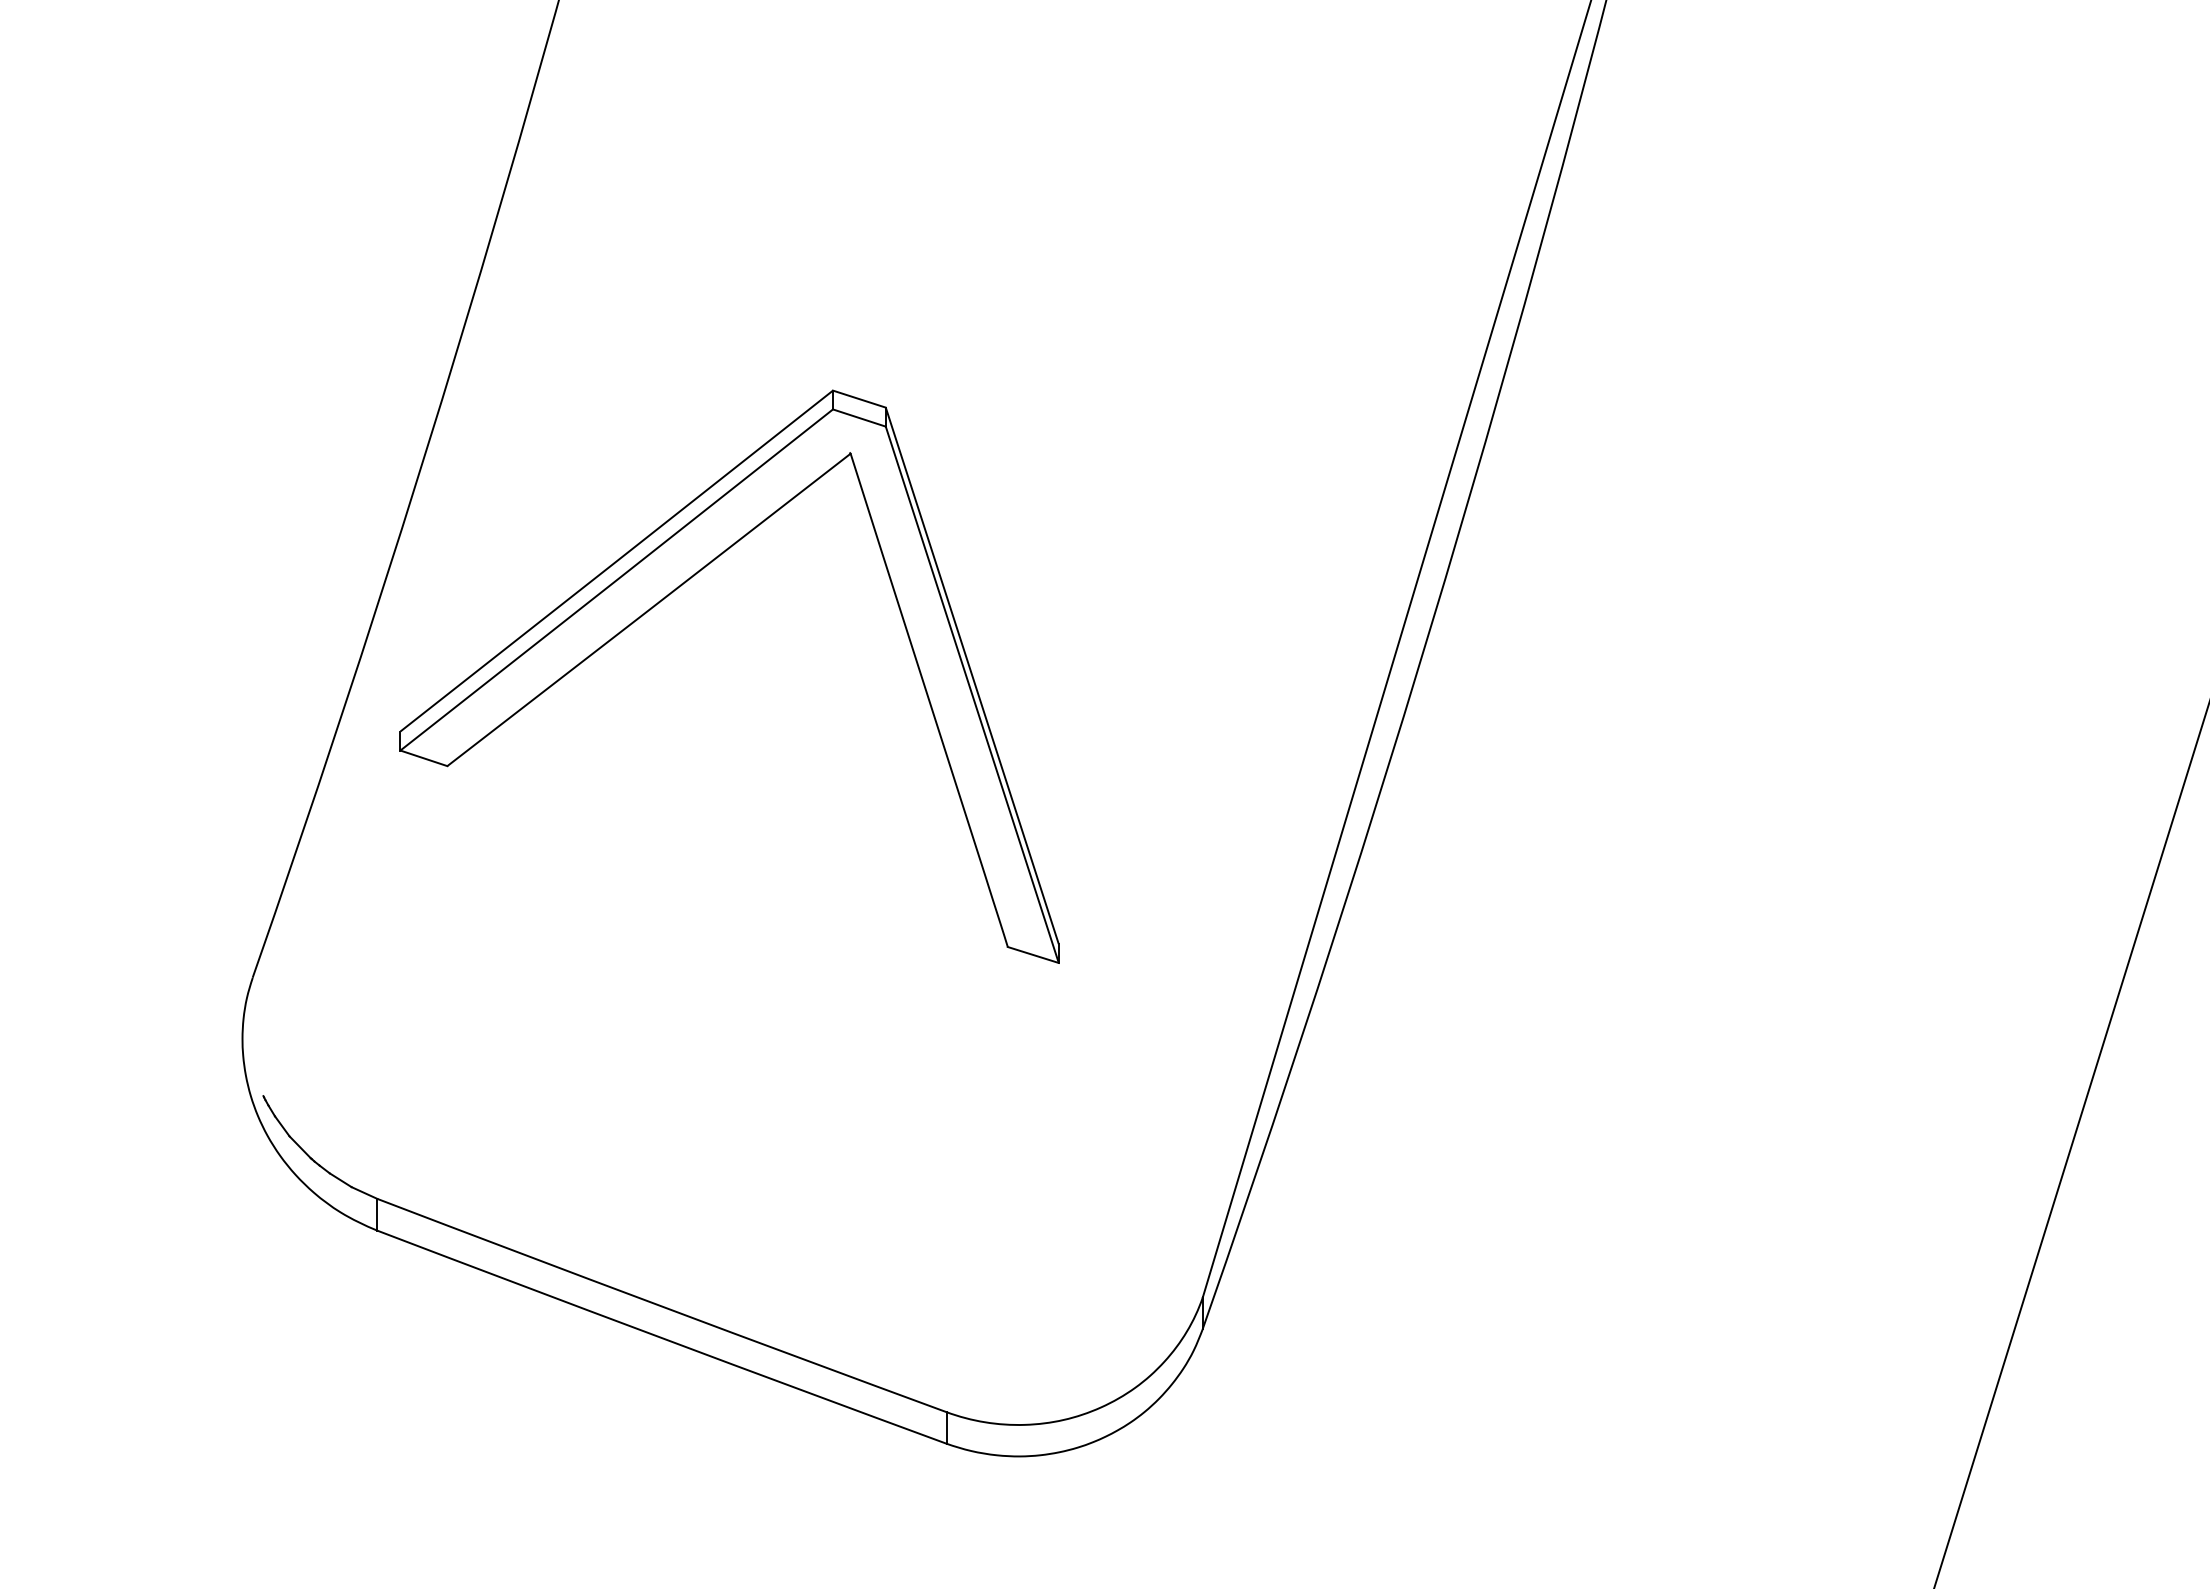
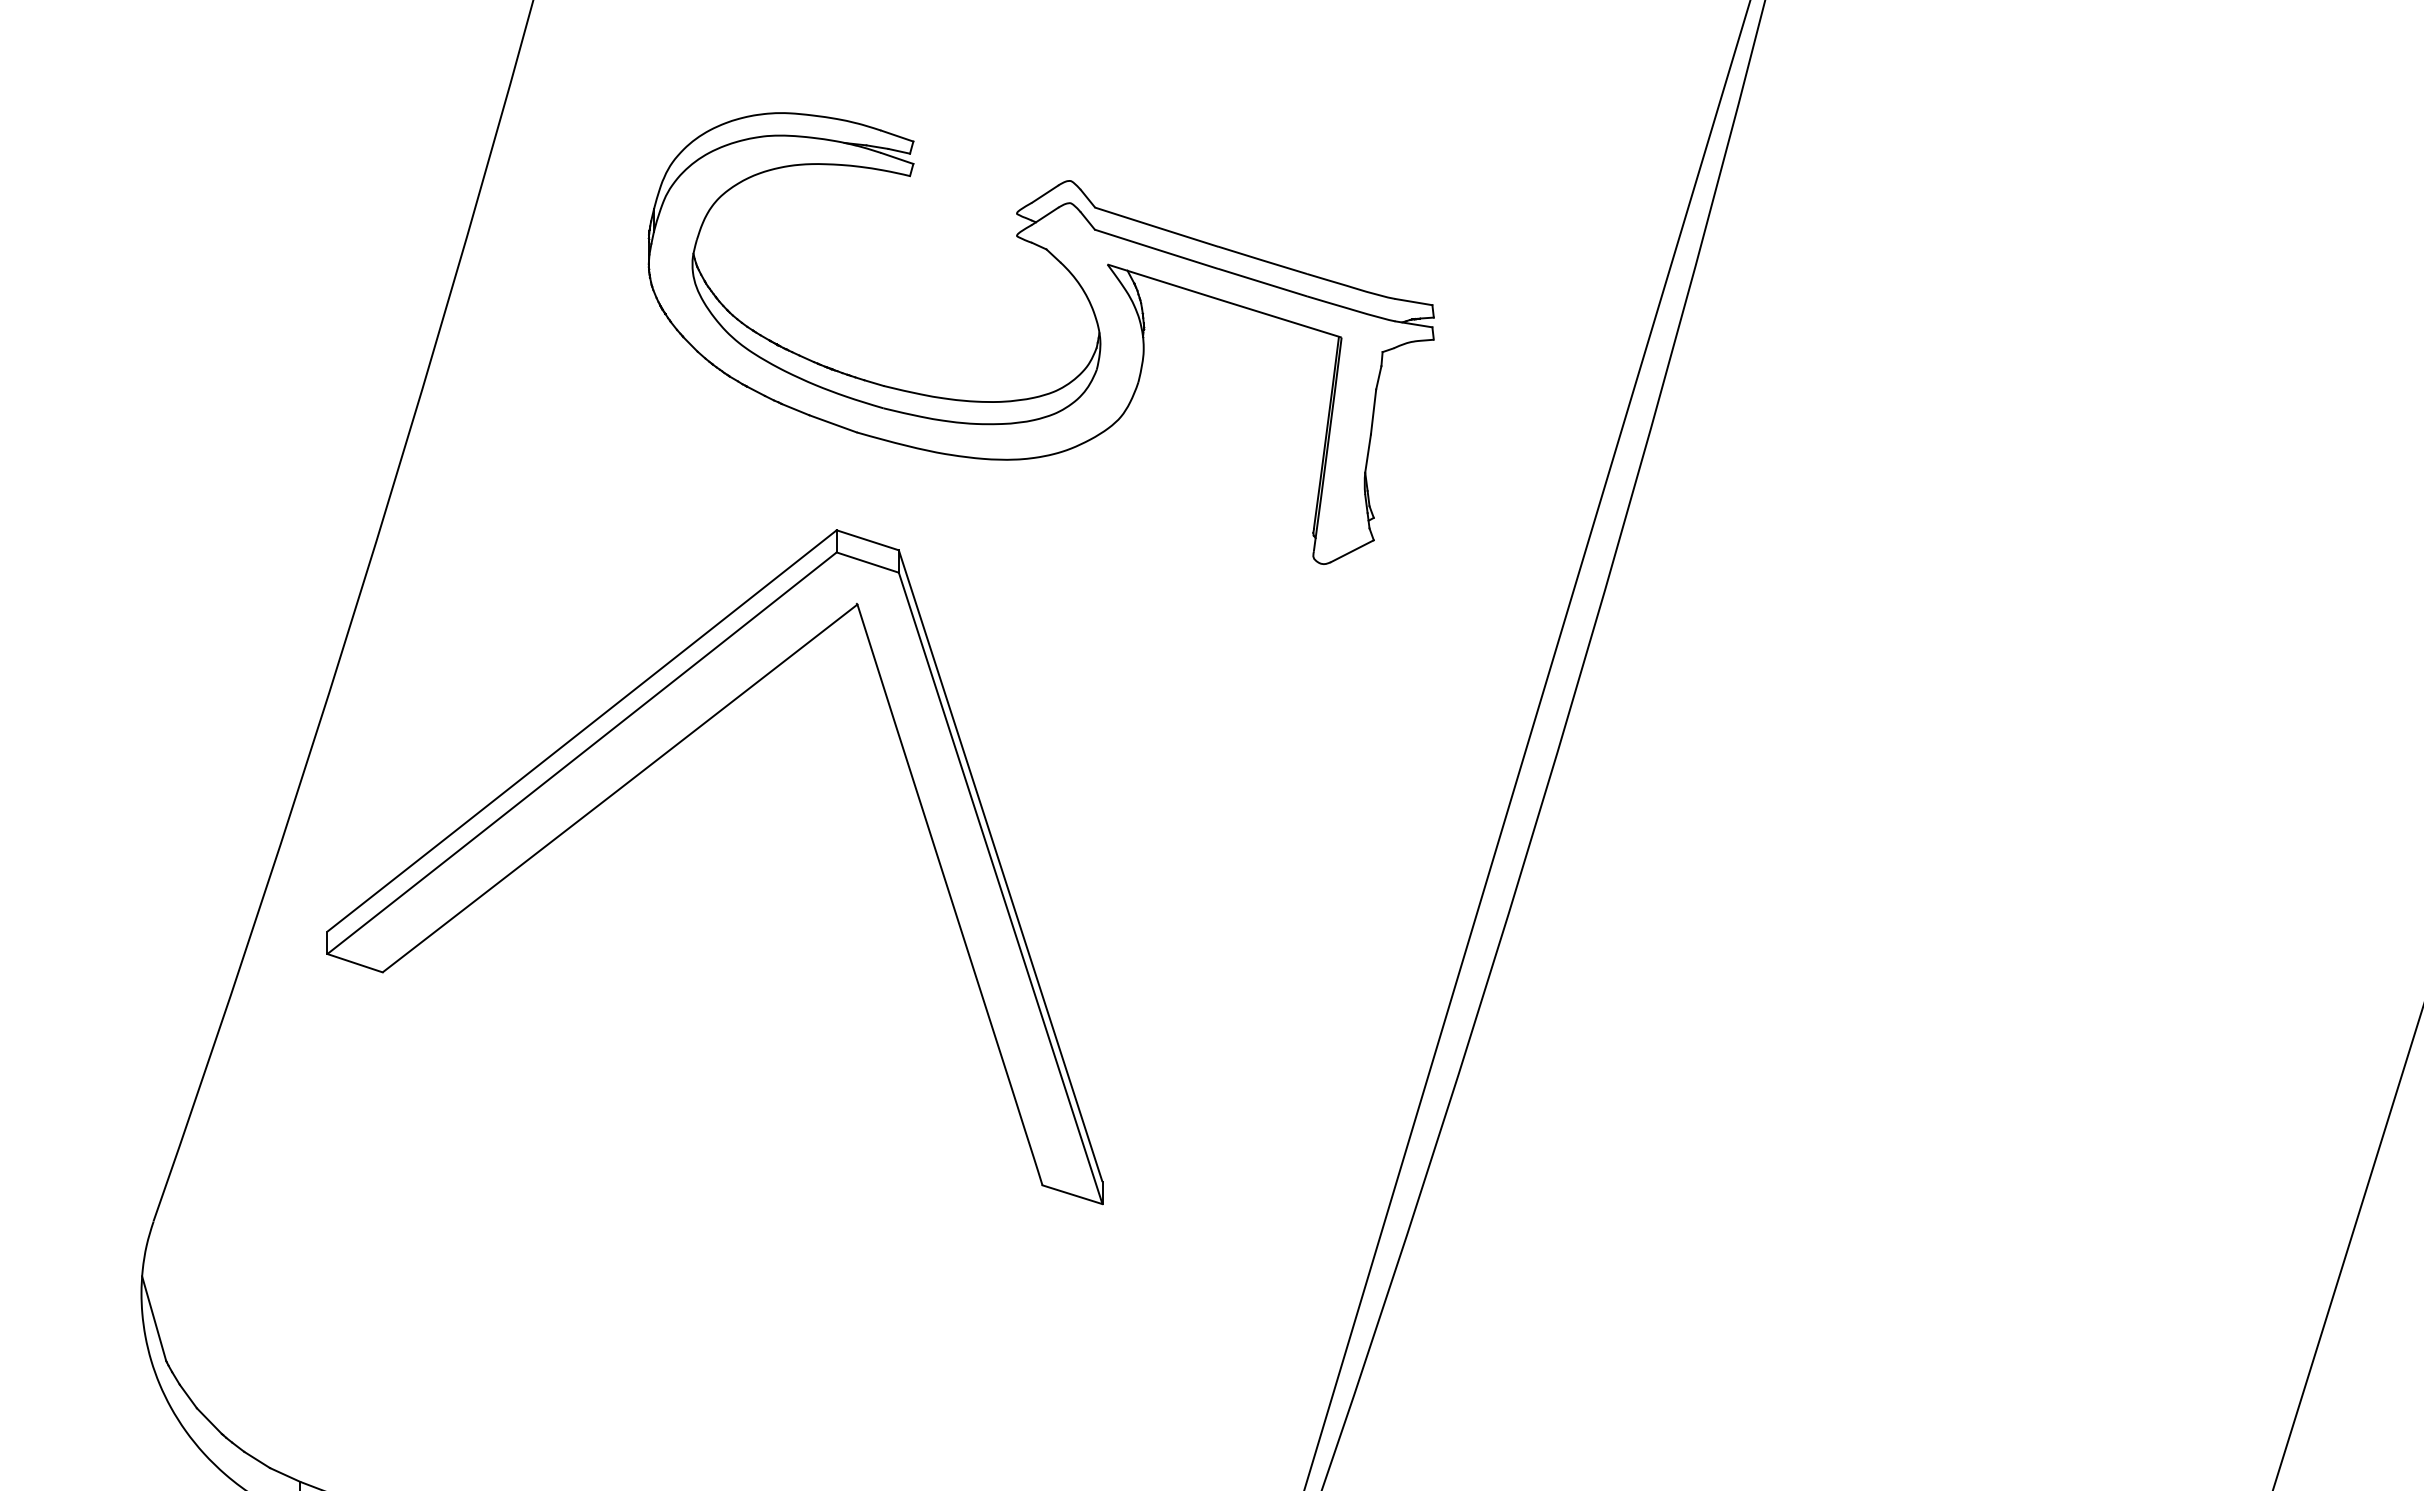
part: (1031, 263) -> (1070, 380), added
line: (253, 1060) -> (154, 1318), added

